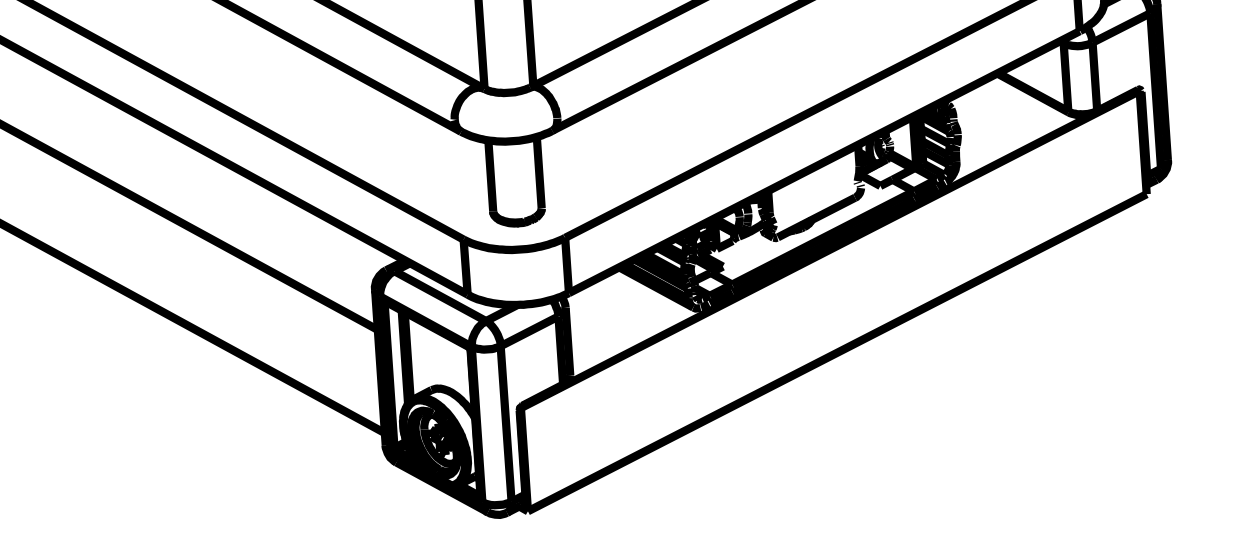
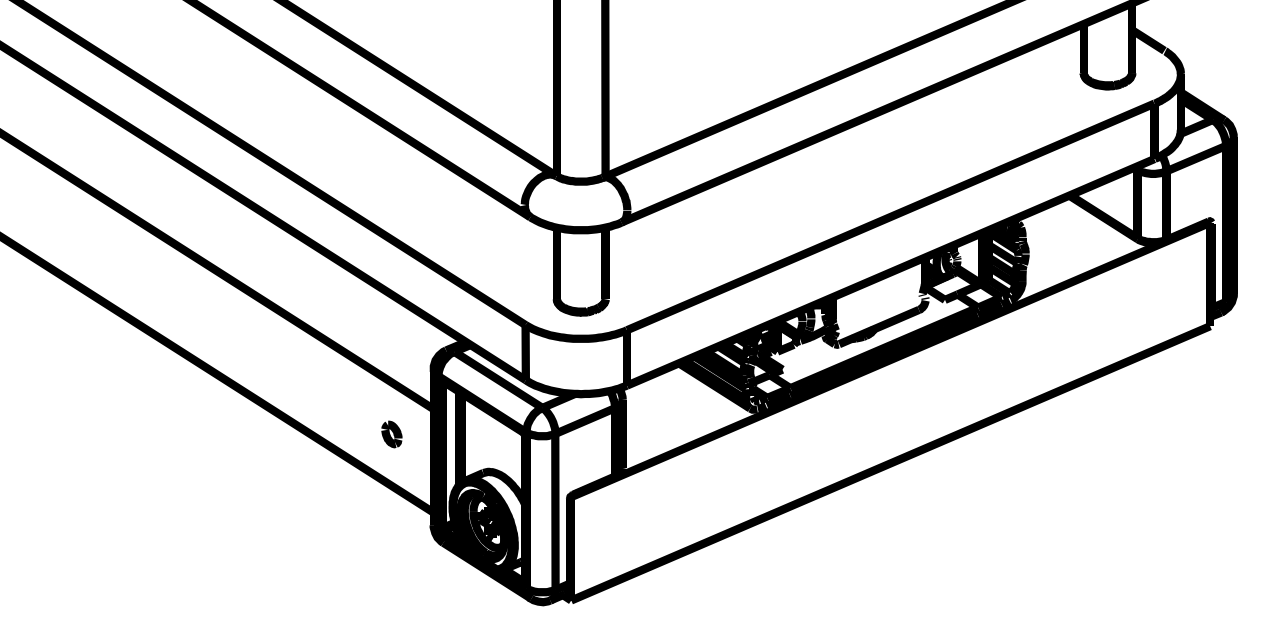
part: (337, 357) -> (391, 434), added

